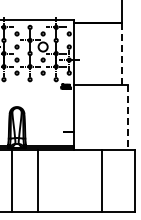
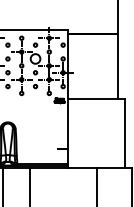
line: (121, 54) -> (118, 66), dashed -> solid
line: (128, 117) -> (125, 133), dashed -> solid

